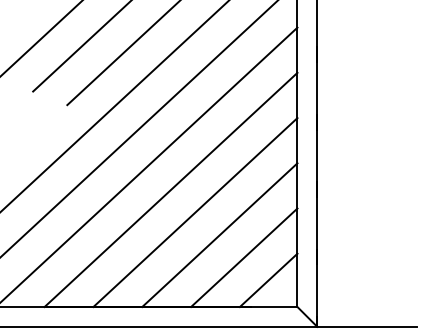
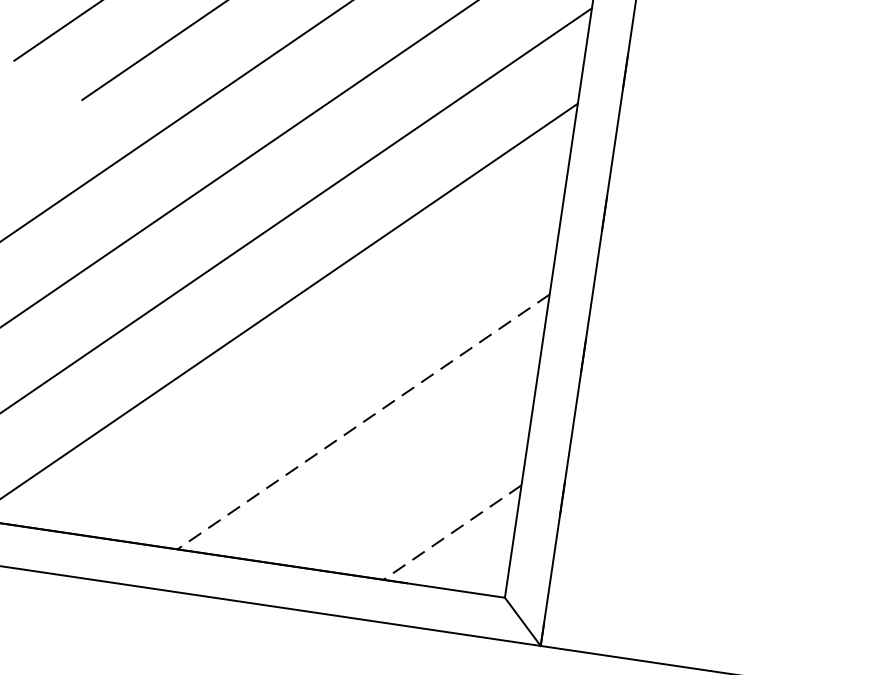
line: (195, 212) -> (319, 366), removed
line: (219, 235) -> (362, 422), solid -> dashed
line: (244, 257) -> (408, 476), removed
line: (268, 280) -> (452, 532), solid -> dashed

